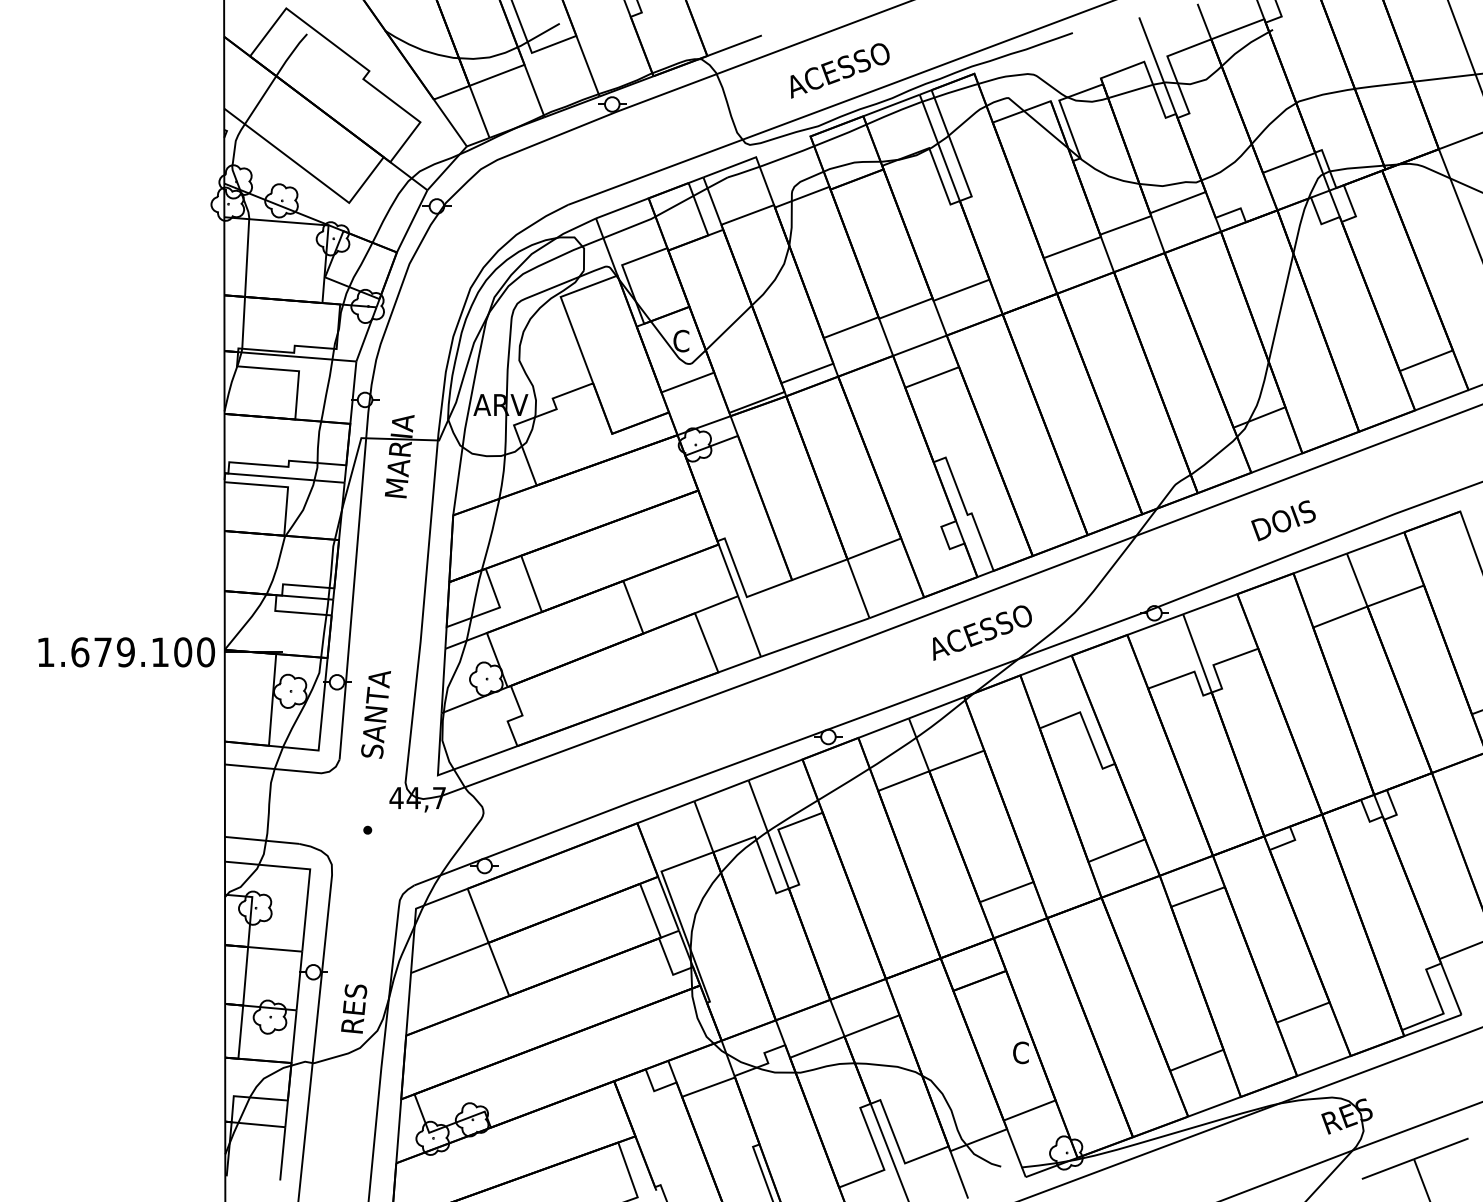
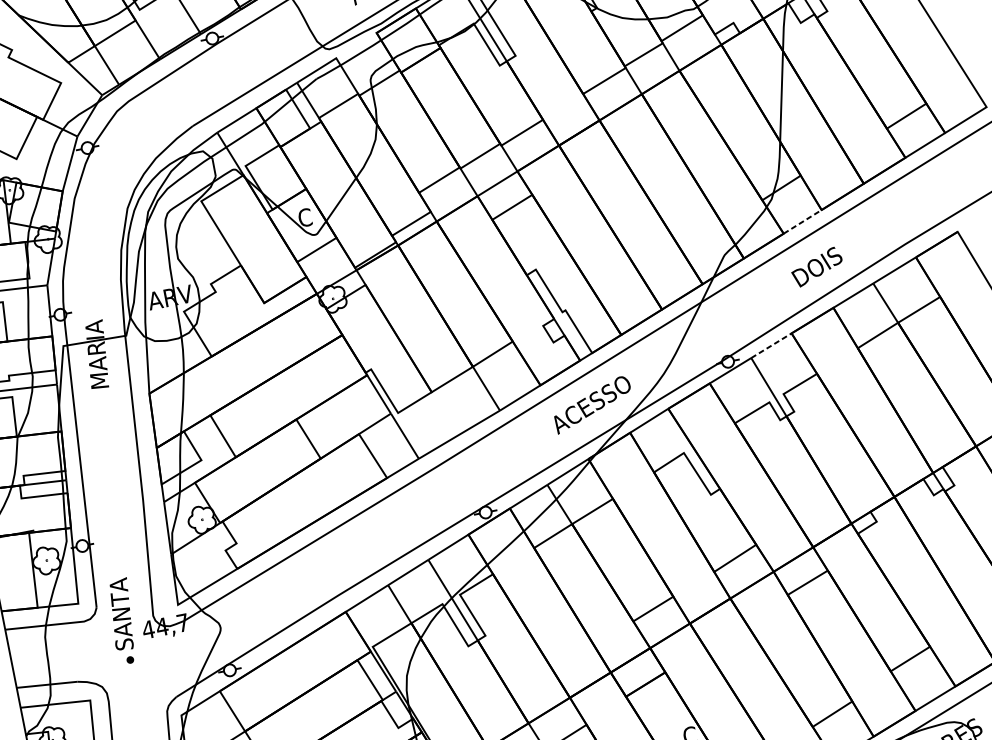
line: (1277, 462) -> (803, 221), solid -> dashed
line: (1210, 604) -> (771, 345), solid -> dashed
text: (375, 714) -> (121, 614), moved

